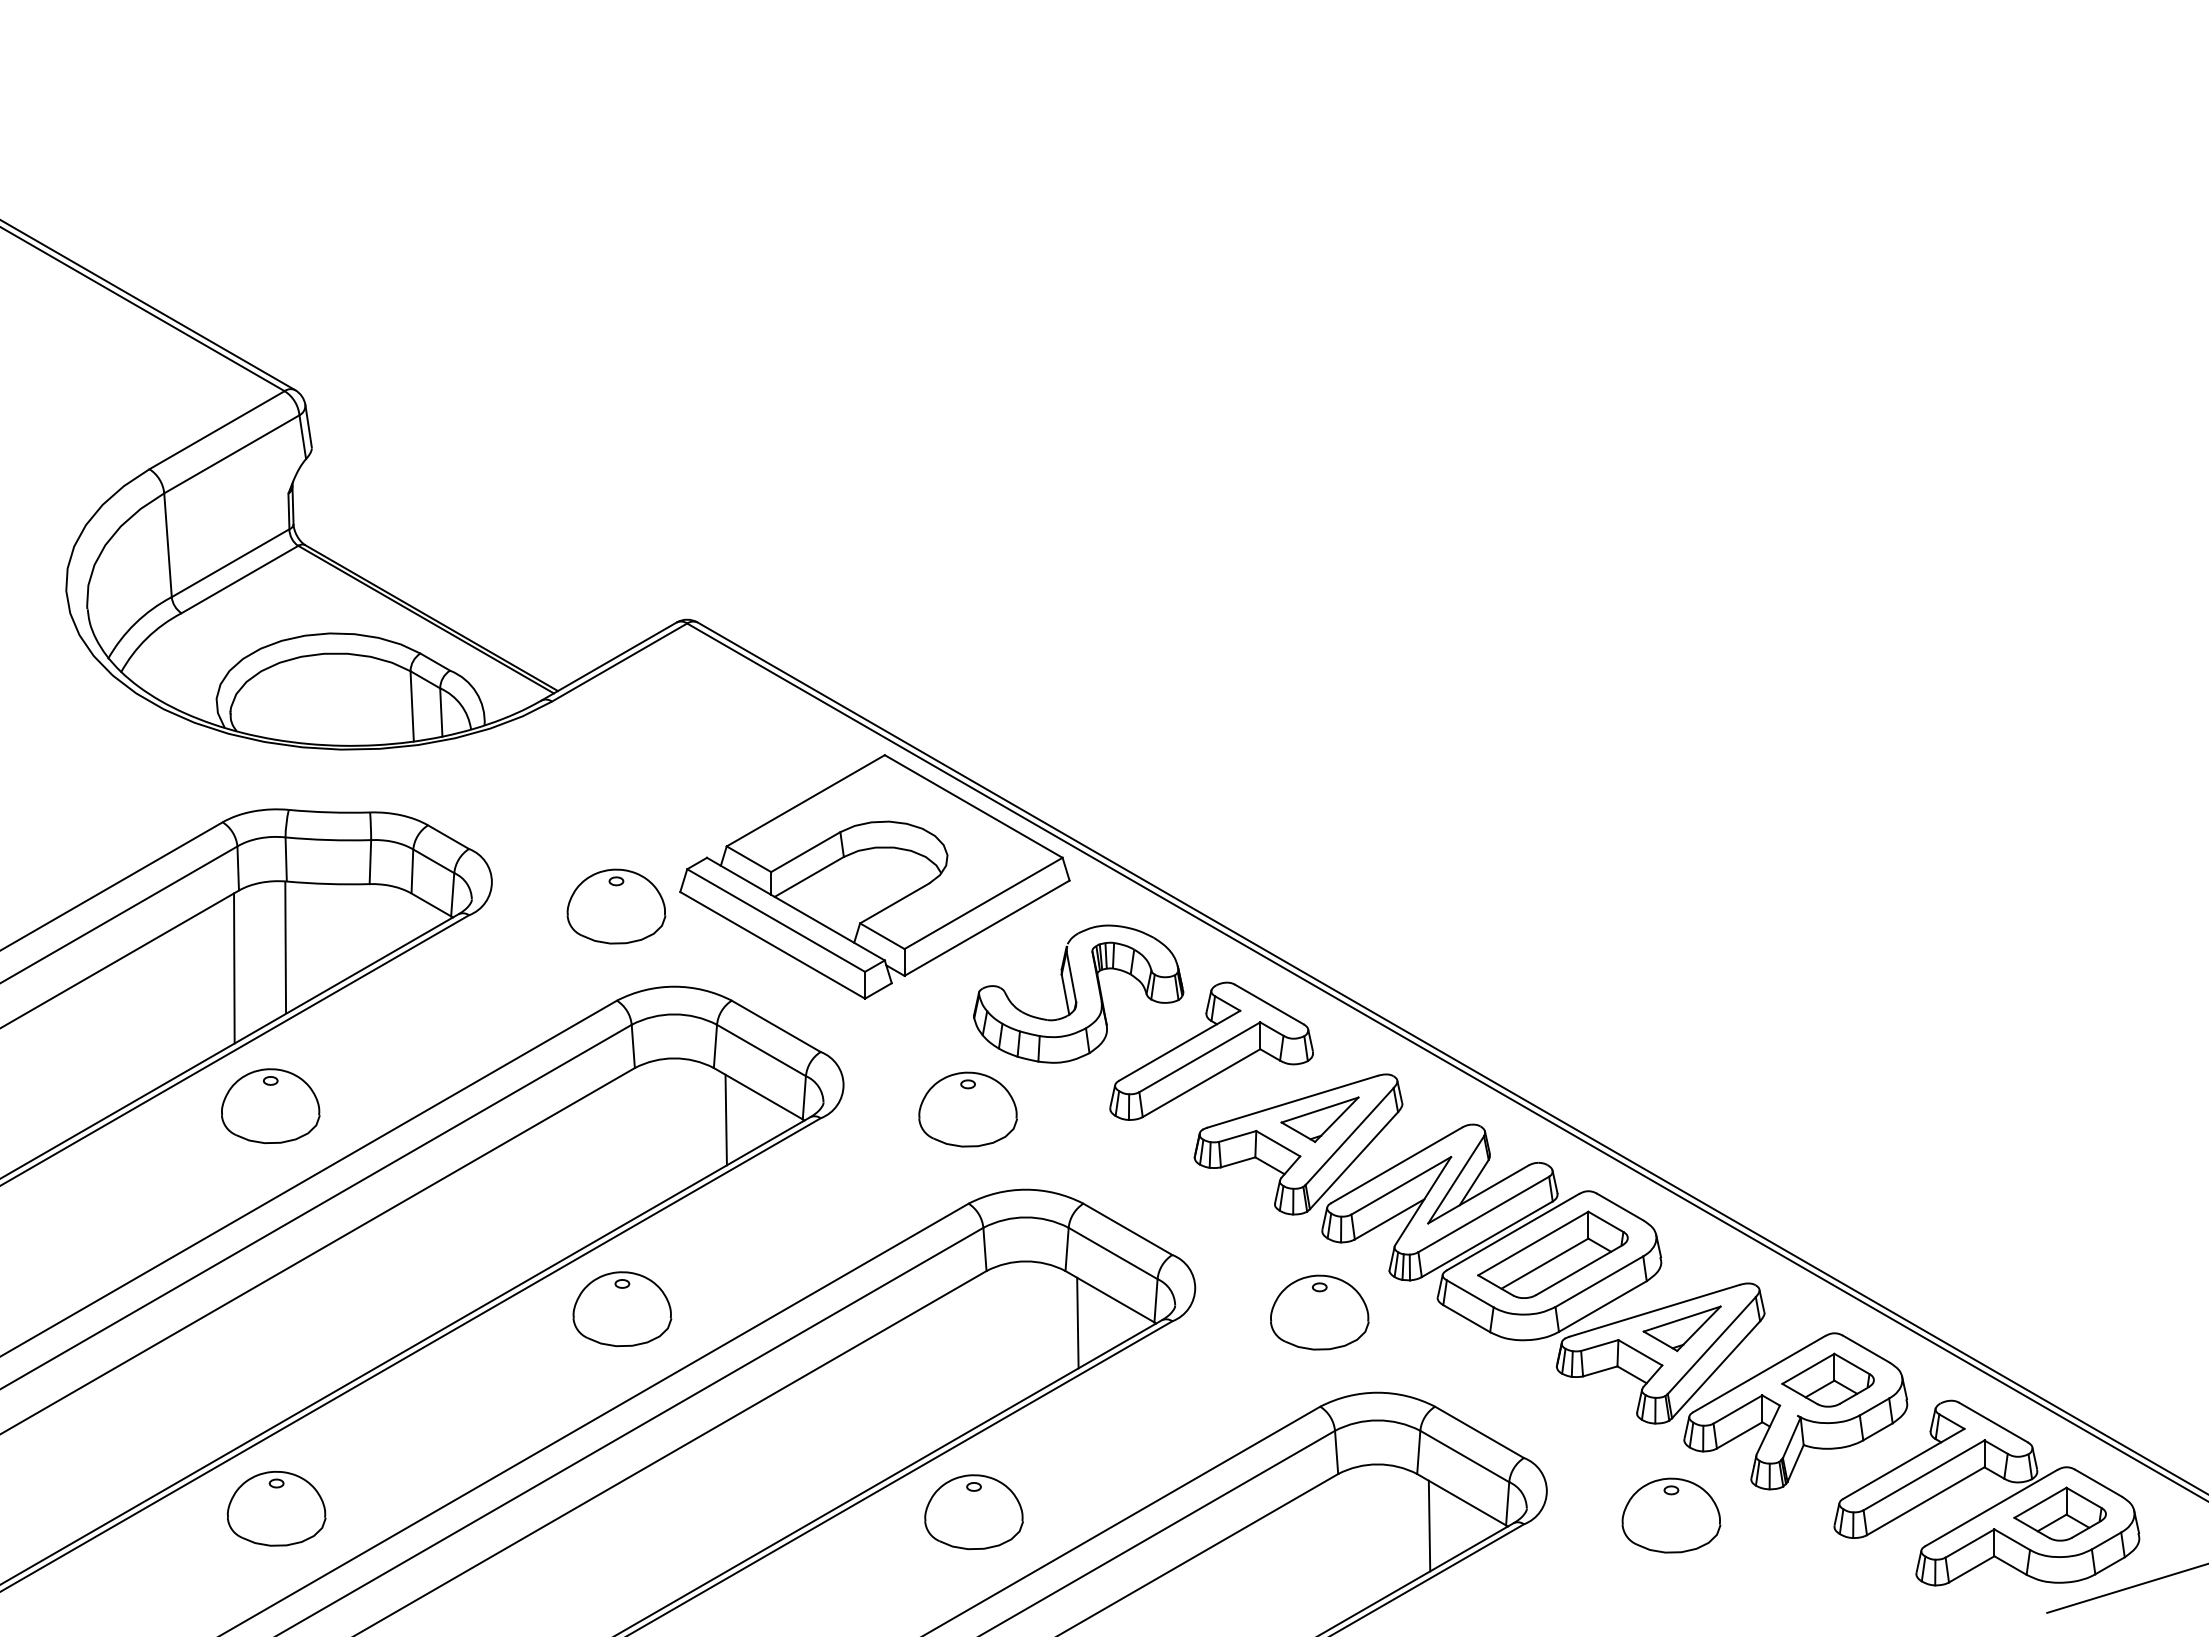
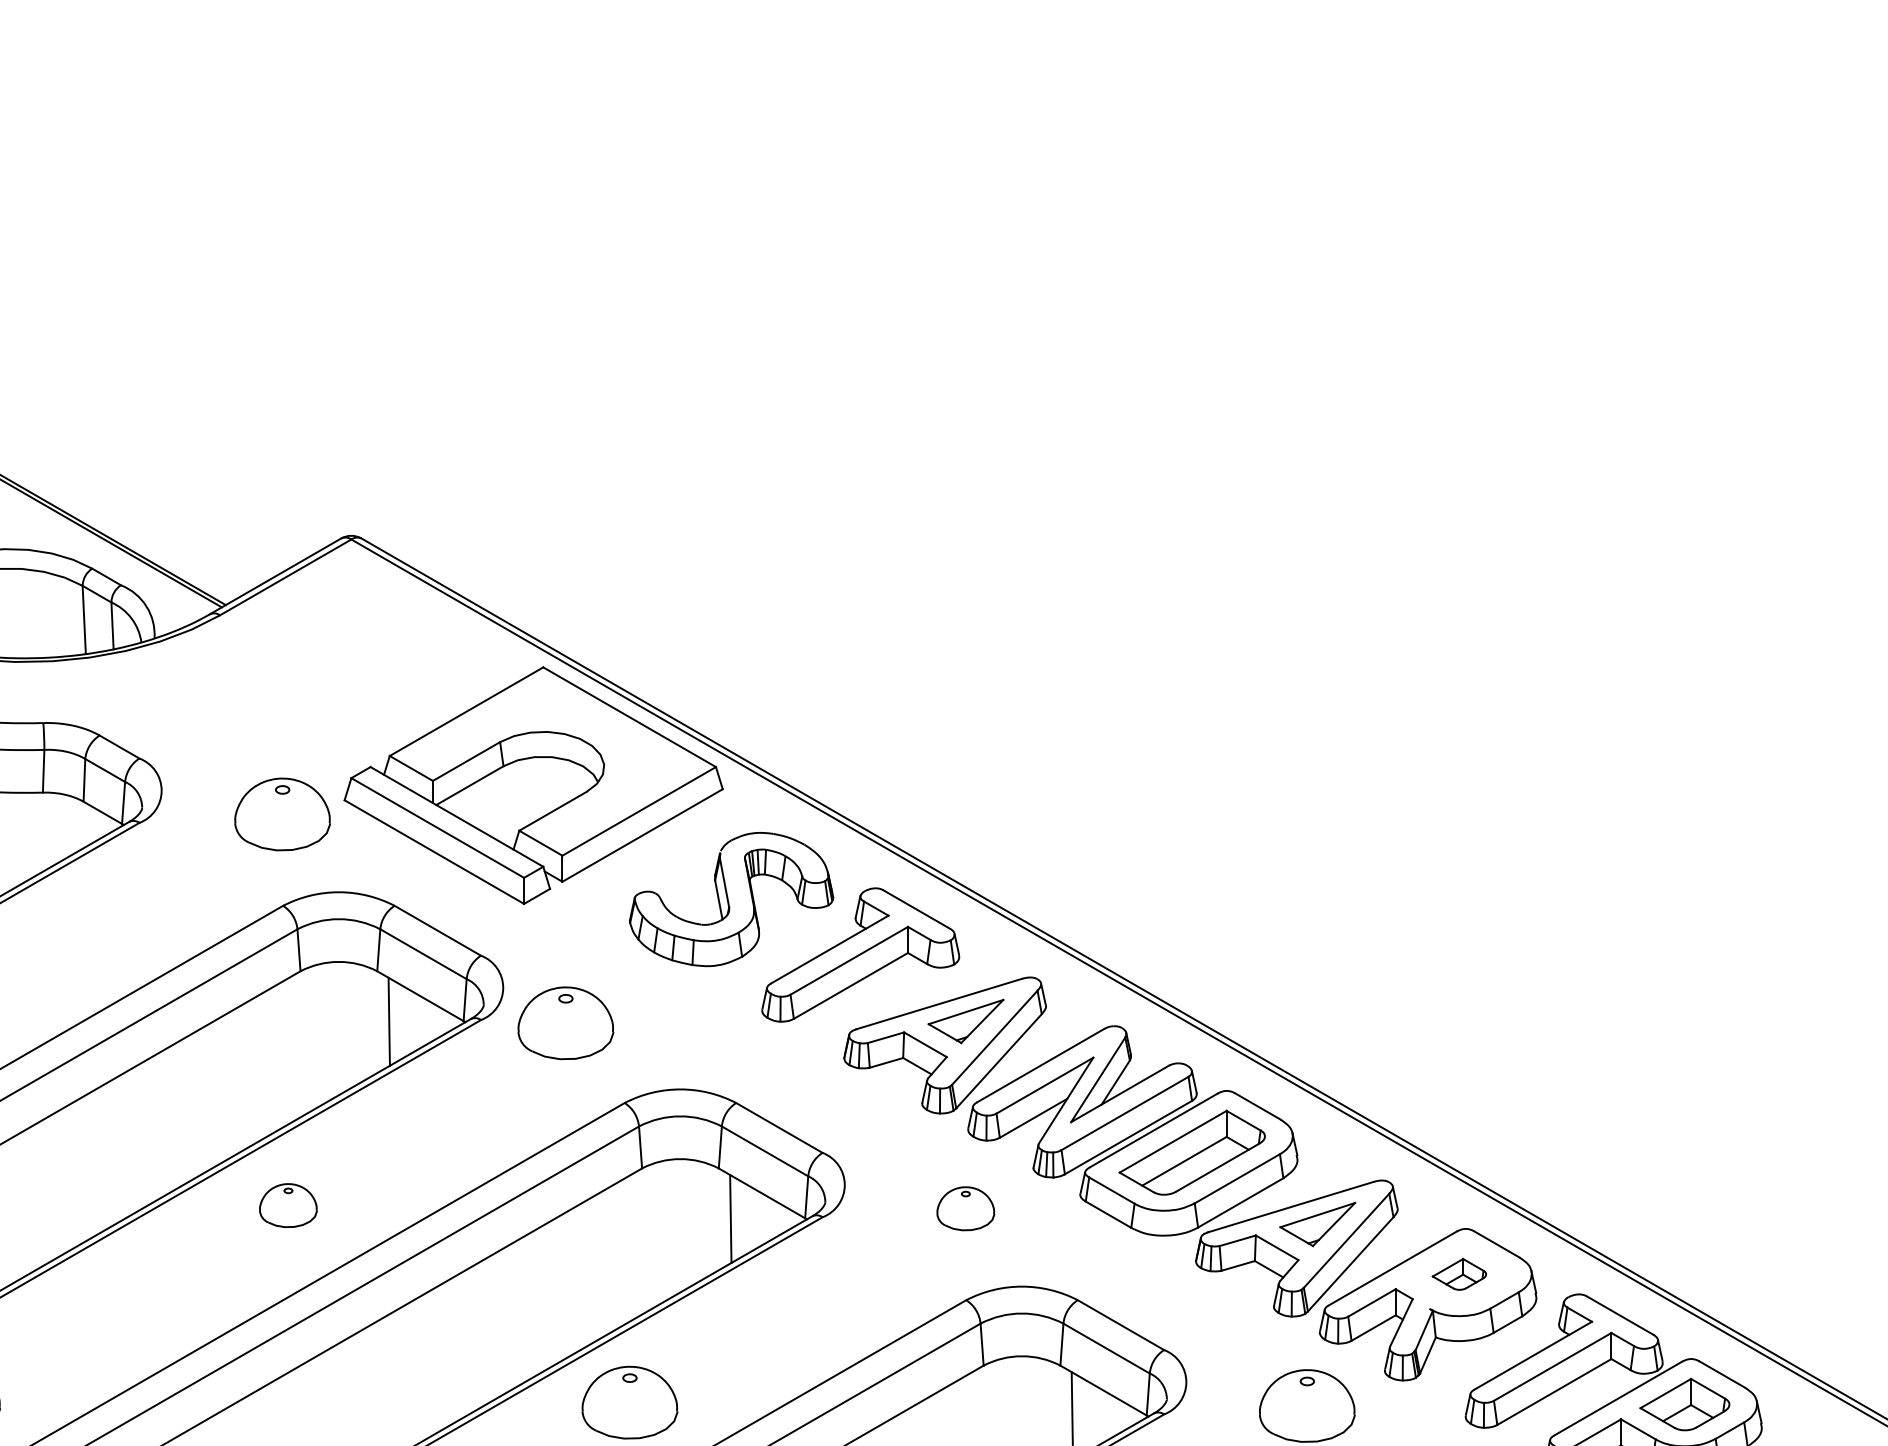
part: (967, 1109) -> (565, 1023), moved
part: (622, 1309) -> (288, 1205), size x0.6
part: (1319, 1312) -> (965, 1208), size x0.6
part: (1827, 1379) -> (1458, 1273), size x0.6

